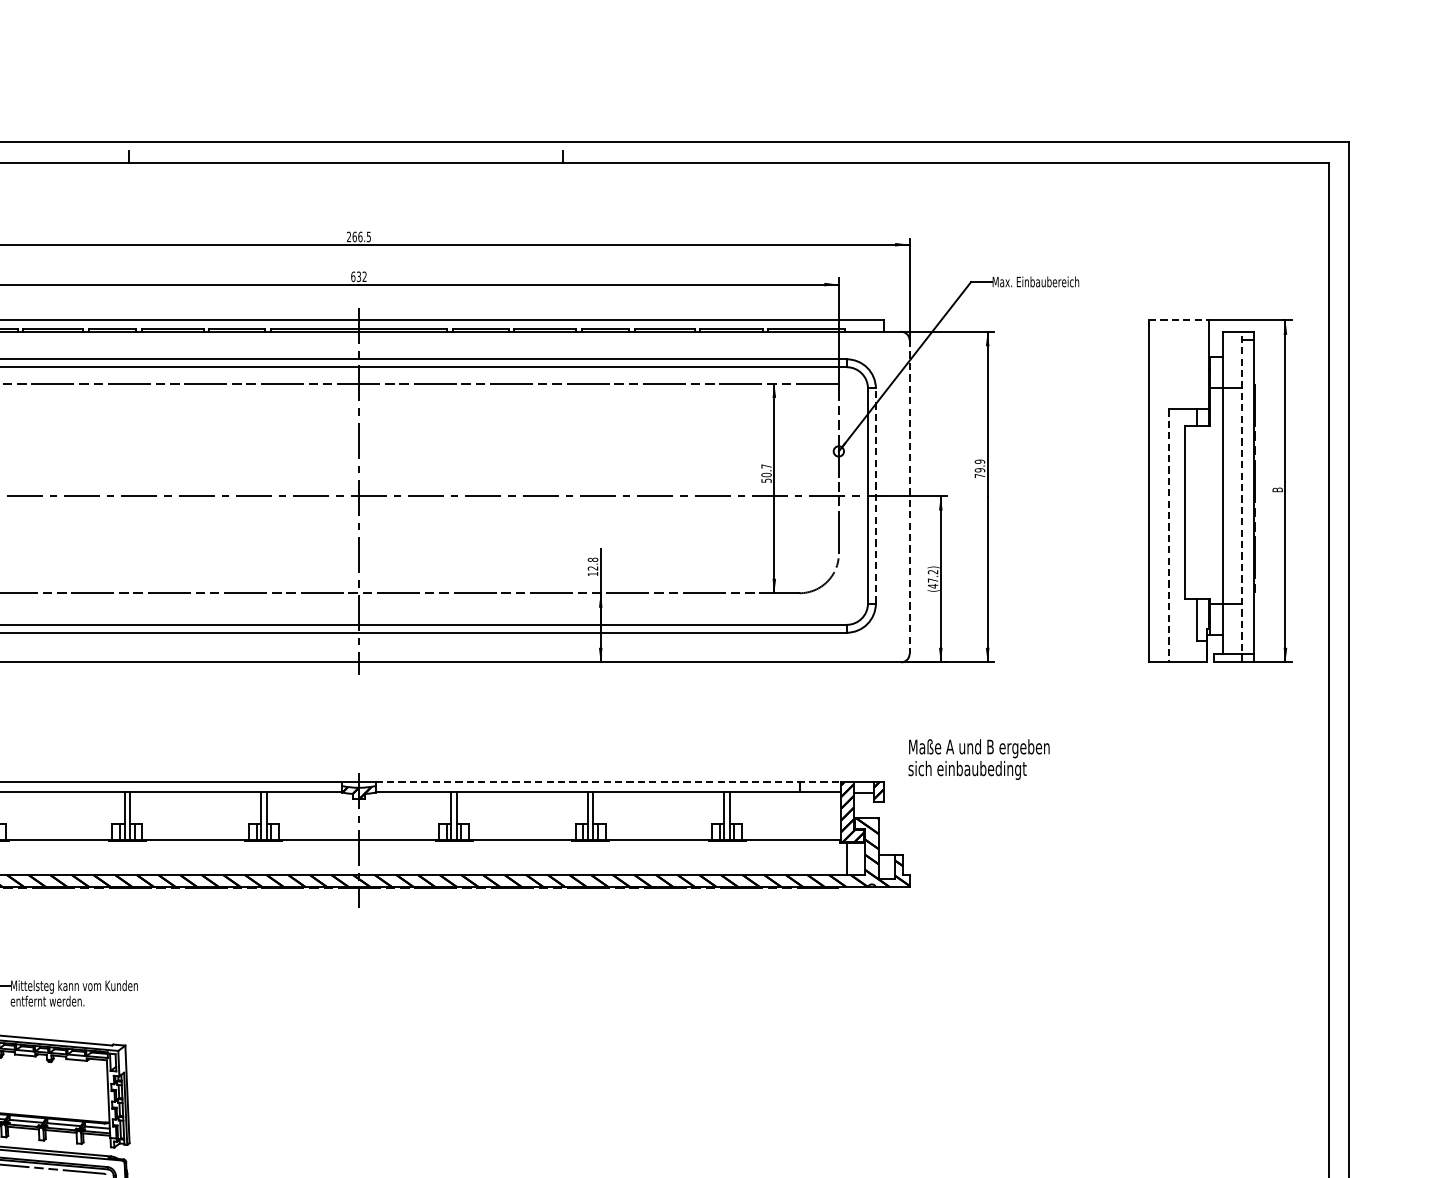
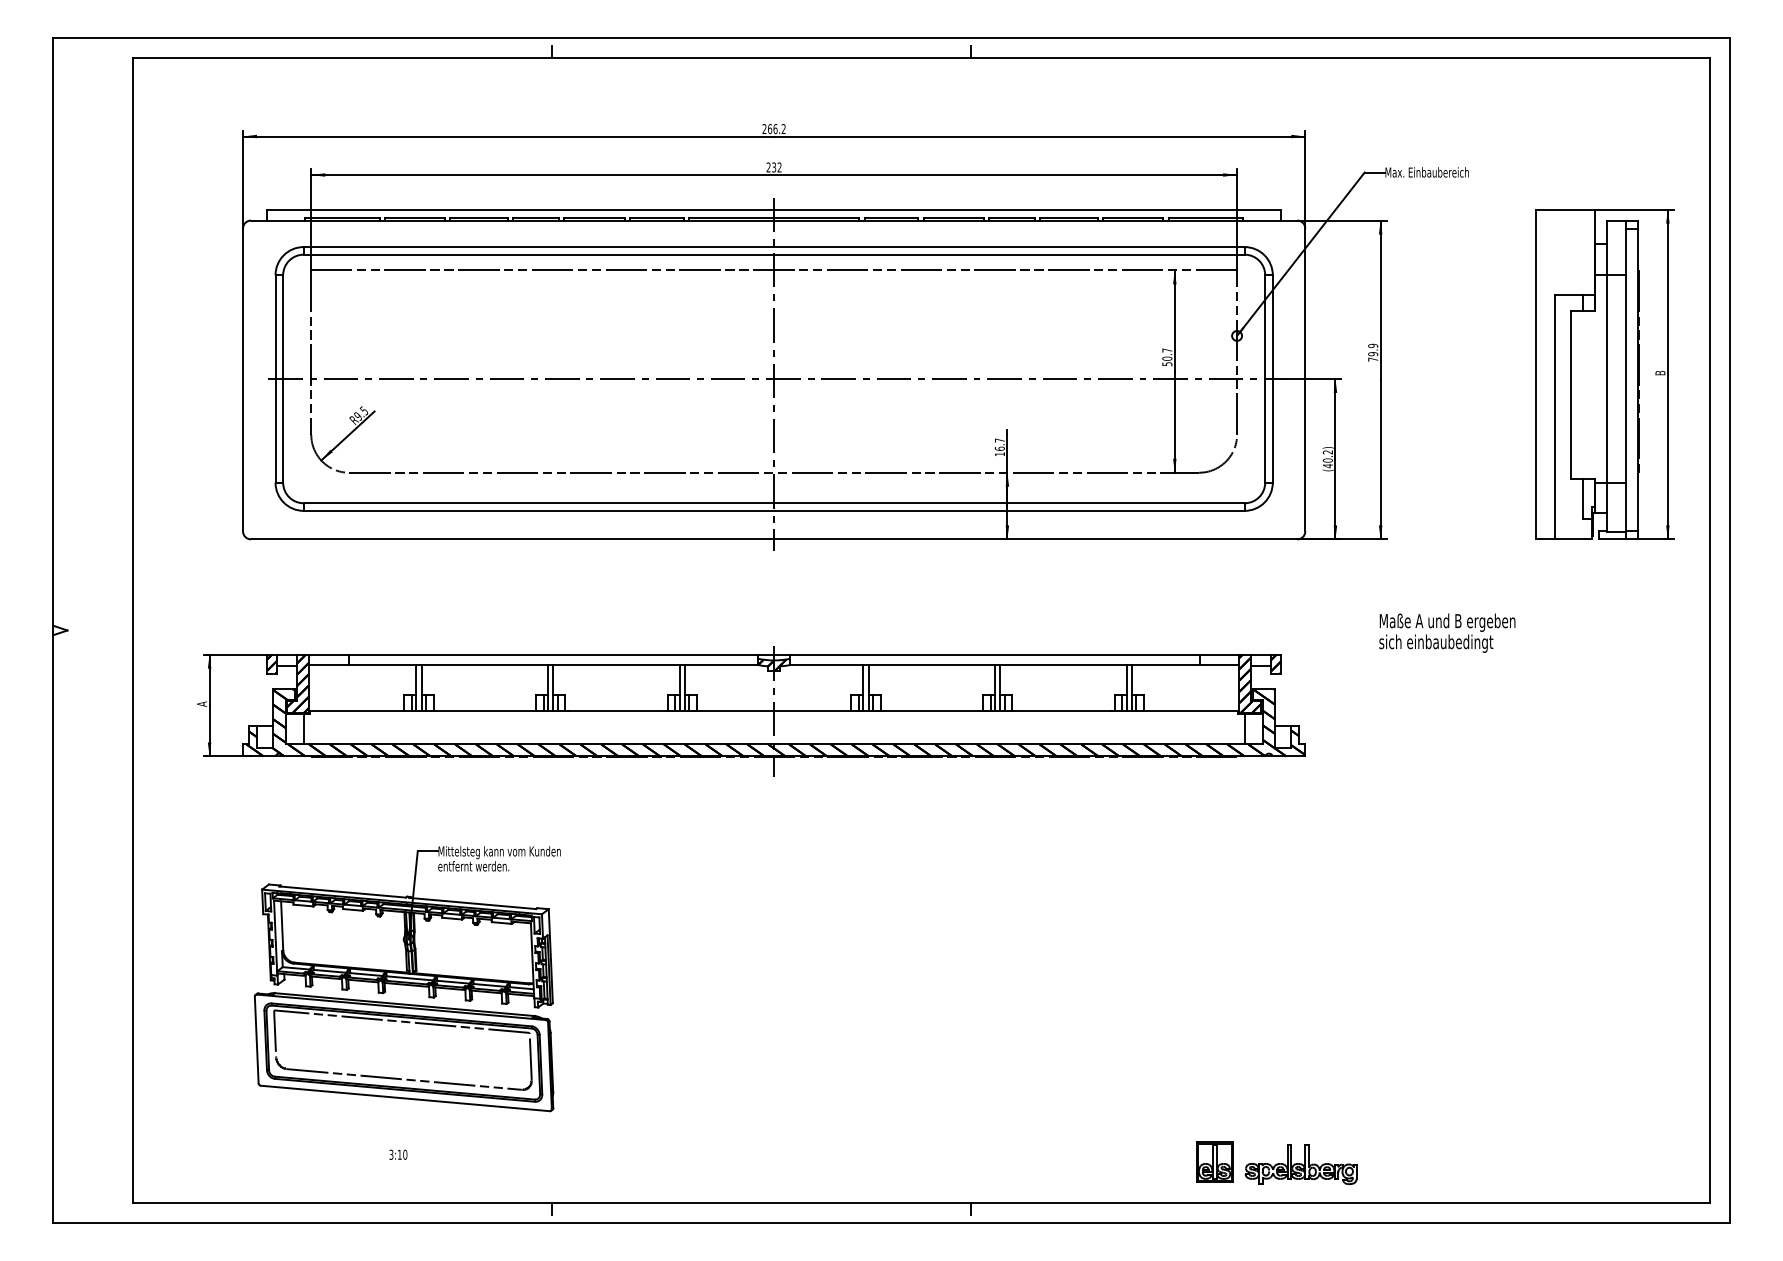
text: (368, 237) -> (783, 129), 266.5 -> 266.2
text: (353, 276) -> (768, 167), 632 -> 232
line: (1179, 320) -> (1565, 209), dashed -> solid
line: (875, 495) -> (1272, 378), dashed -> solid
line: (1242, 496) -> (1626, 379), dashed -> solid
line: (909, 497) -> (1305, 380), dashed -> solid
line: (1168, 535) -> (1555, 417), dashed -> solid
text: (592, 563) -> (999, 444), 12.8 -> 16.7
text: (932, 580) -> (1327, 460), (47.2) -> (40.2)
text: (979, 758) -> (1447, 632), moved
line: (608, 781) -> (1014, 654), dashed -> solid

